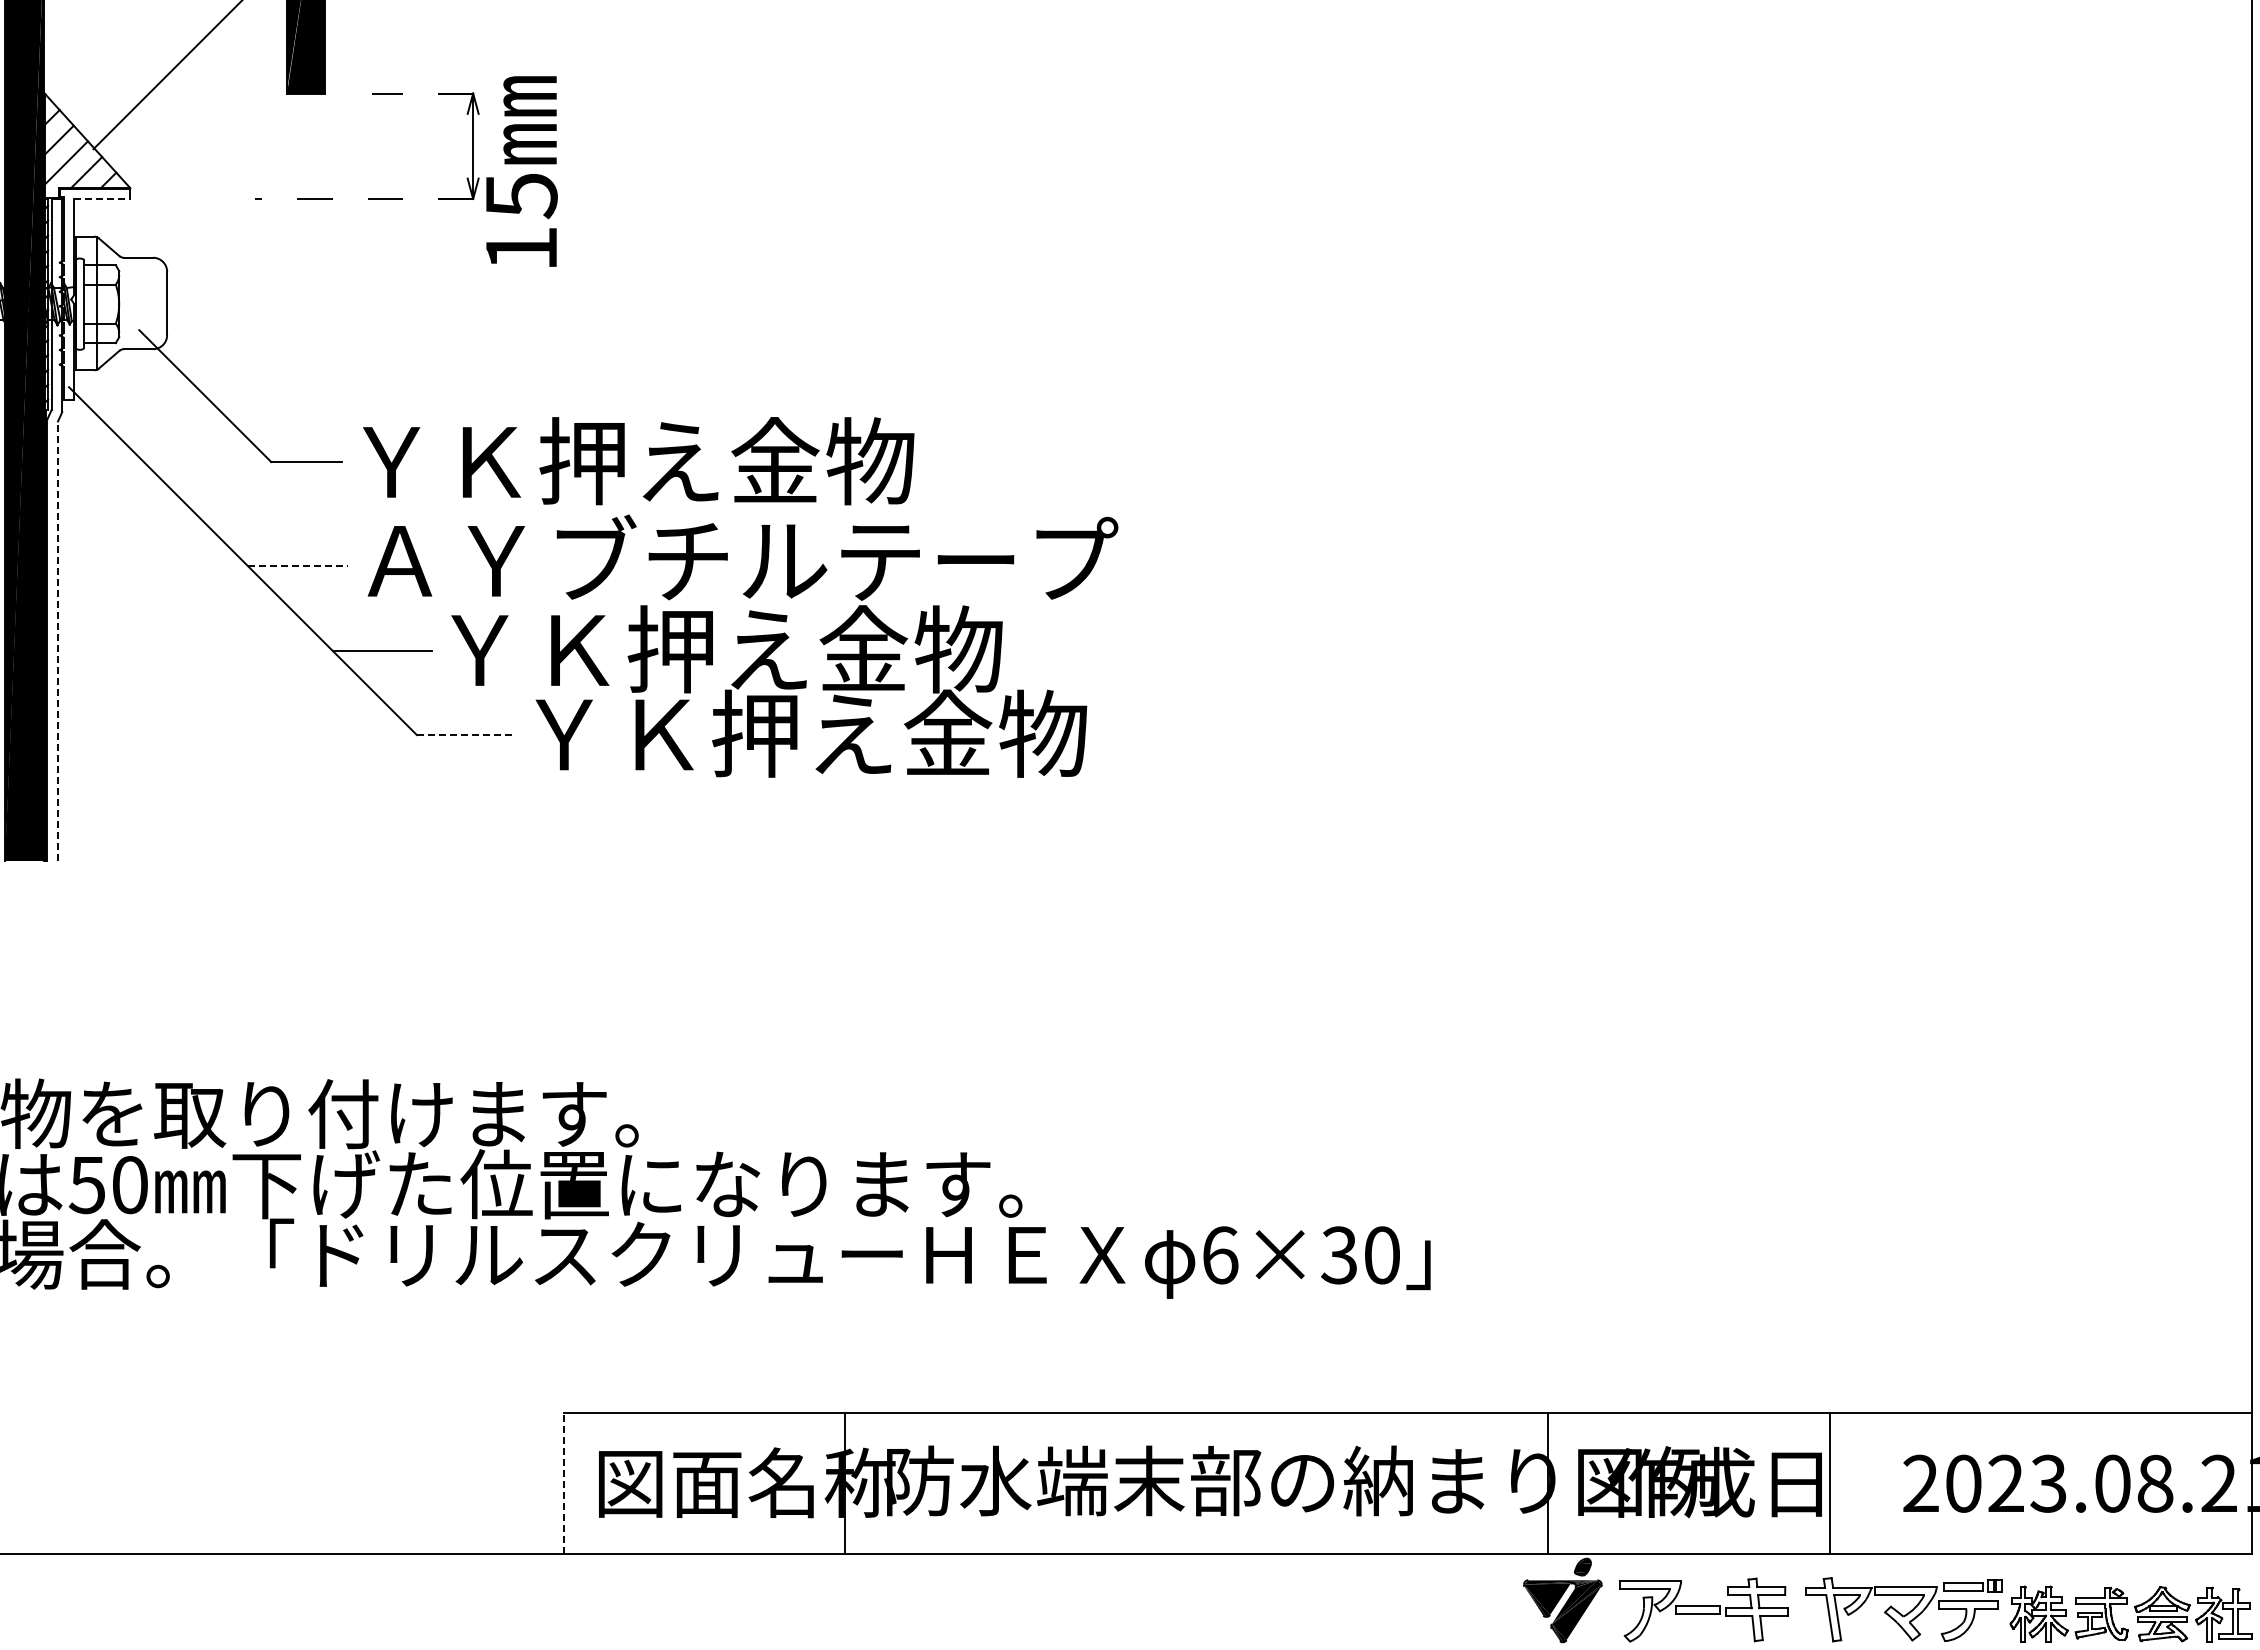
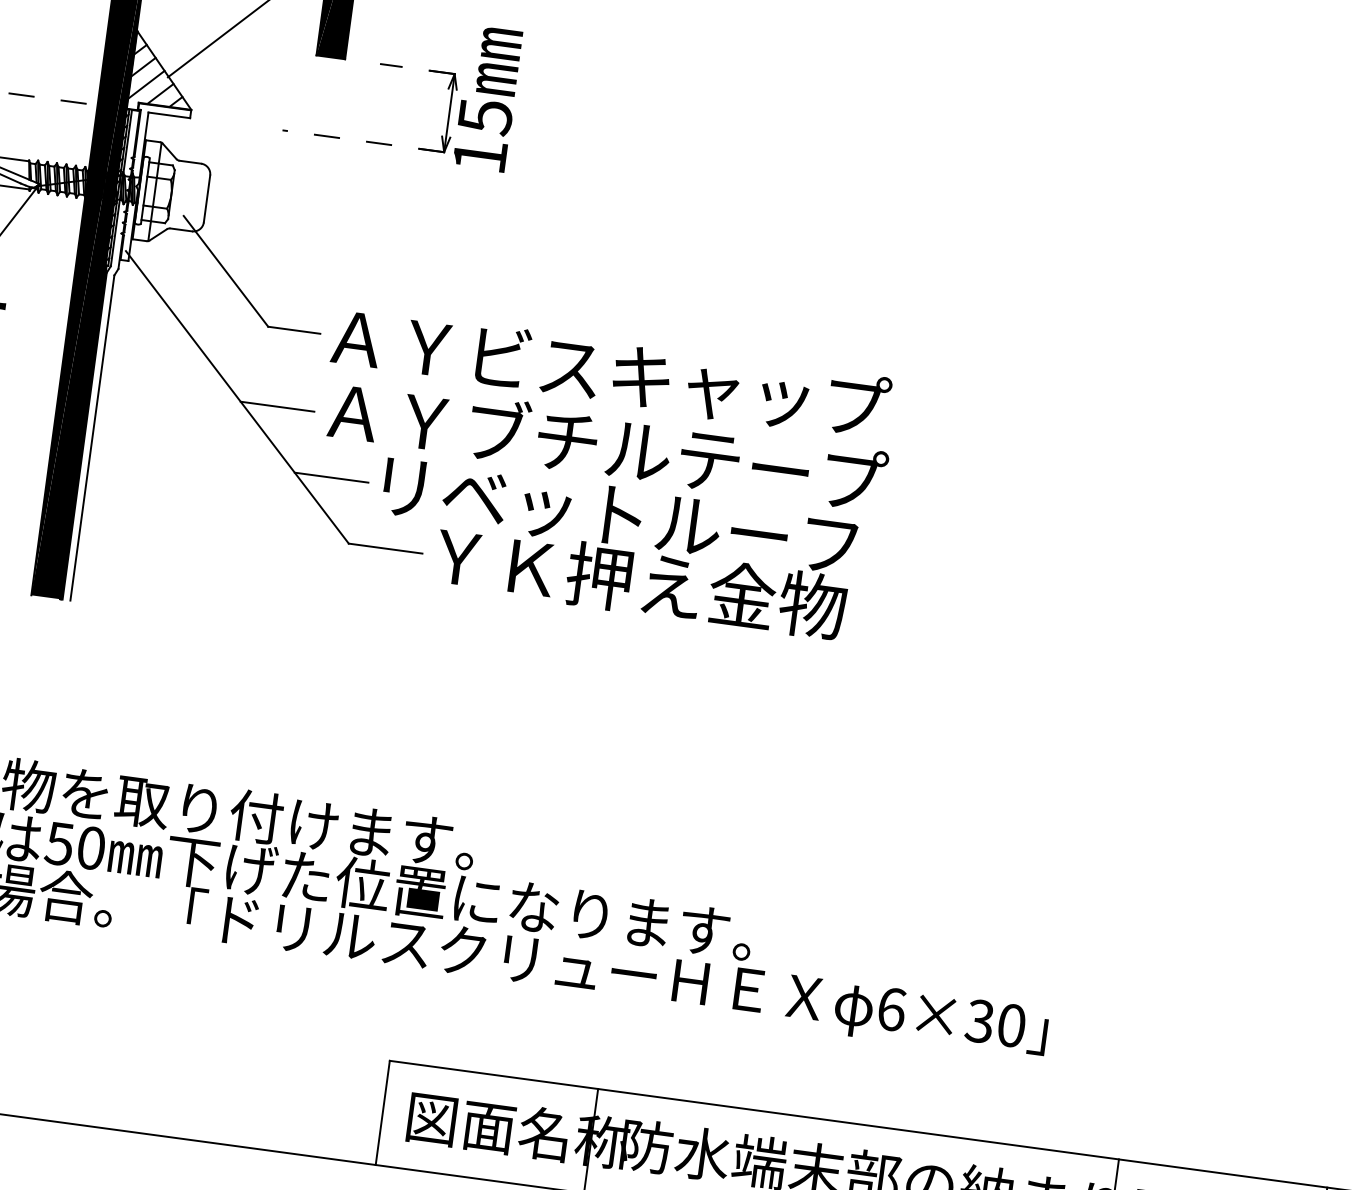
text: (521, 171) -> (487, 98), moved
line: (102, 199) -> (169, 115), dashed -> solid
text: (733, 461) -> (610, 372), ＹＫ押え金物 -> ＡＹビスキャップ
line: (297, 566) -> (277, 406), dashed -> solid
line: (58, 641) -> (92, 438), dashed -> solid
text: (770, 649) -> (619, 515), ＹＫ押え金物 -> リベットルーフ
line: (466, 735) -> (385, 548), dashed -> solid
line: (564, 1483) -> (383, 1112), dashed -> solid

